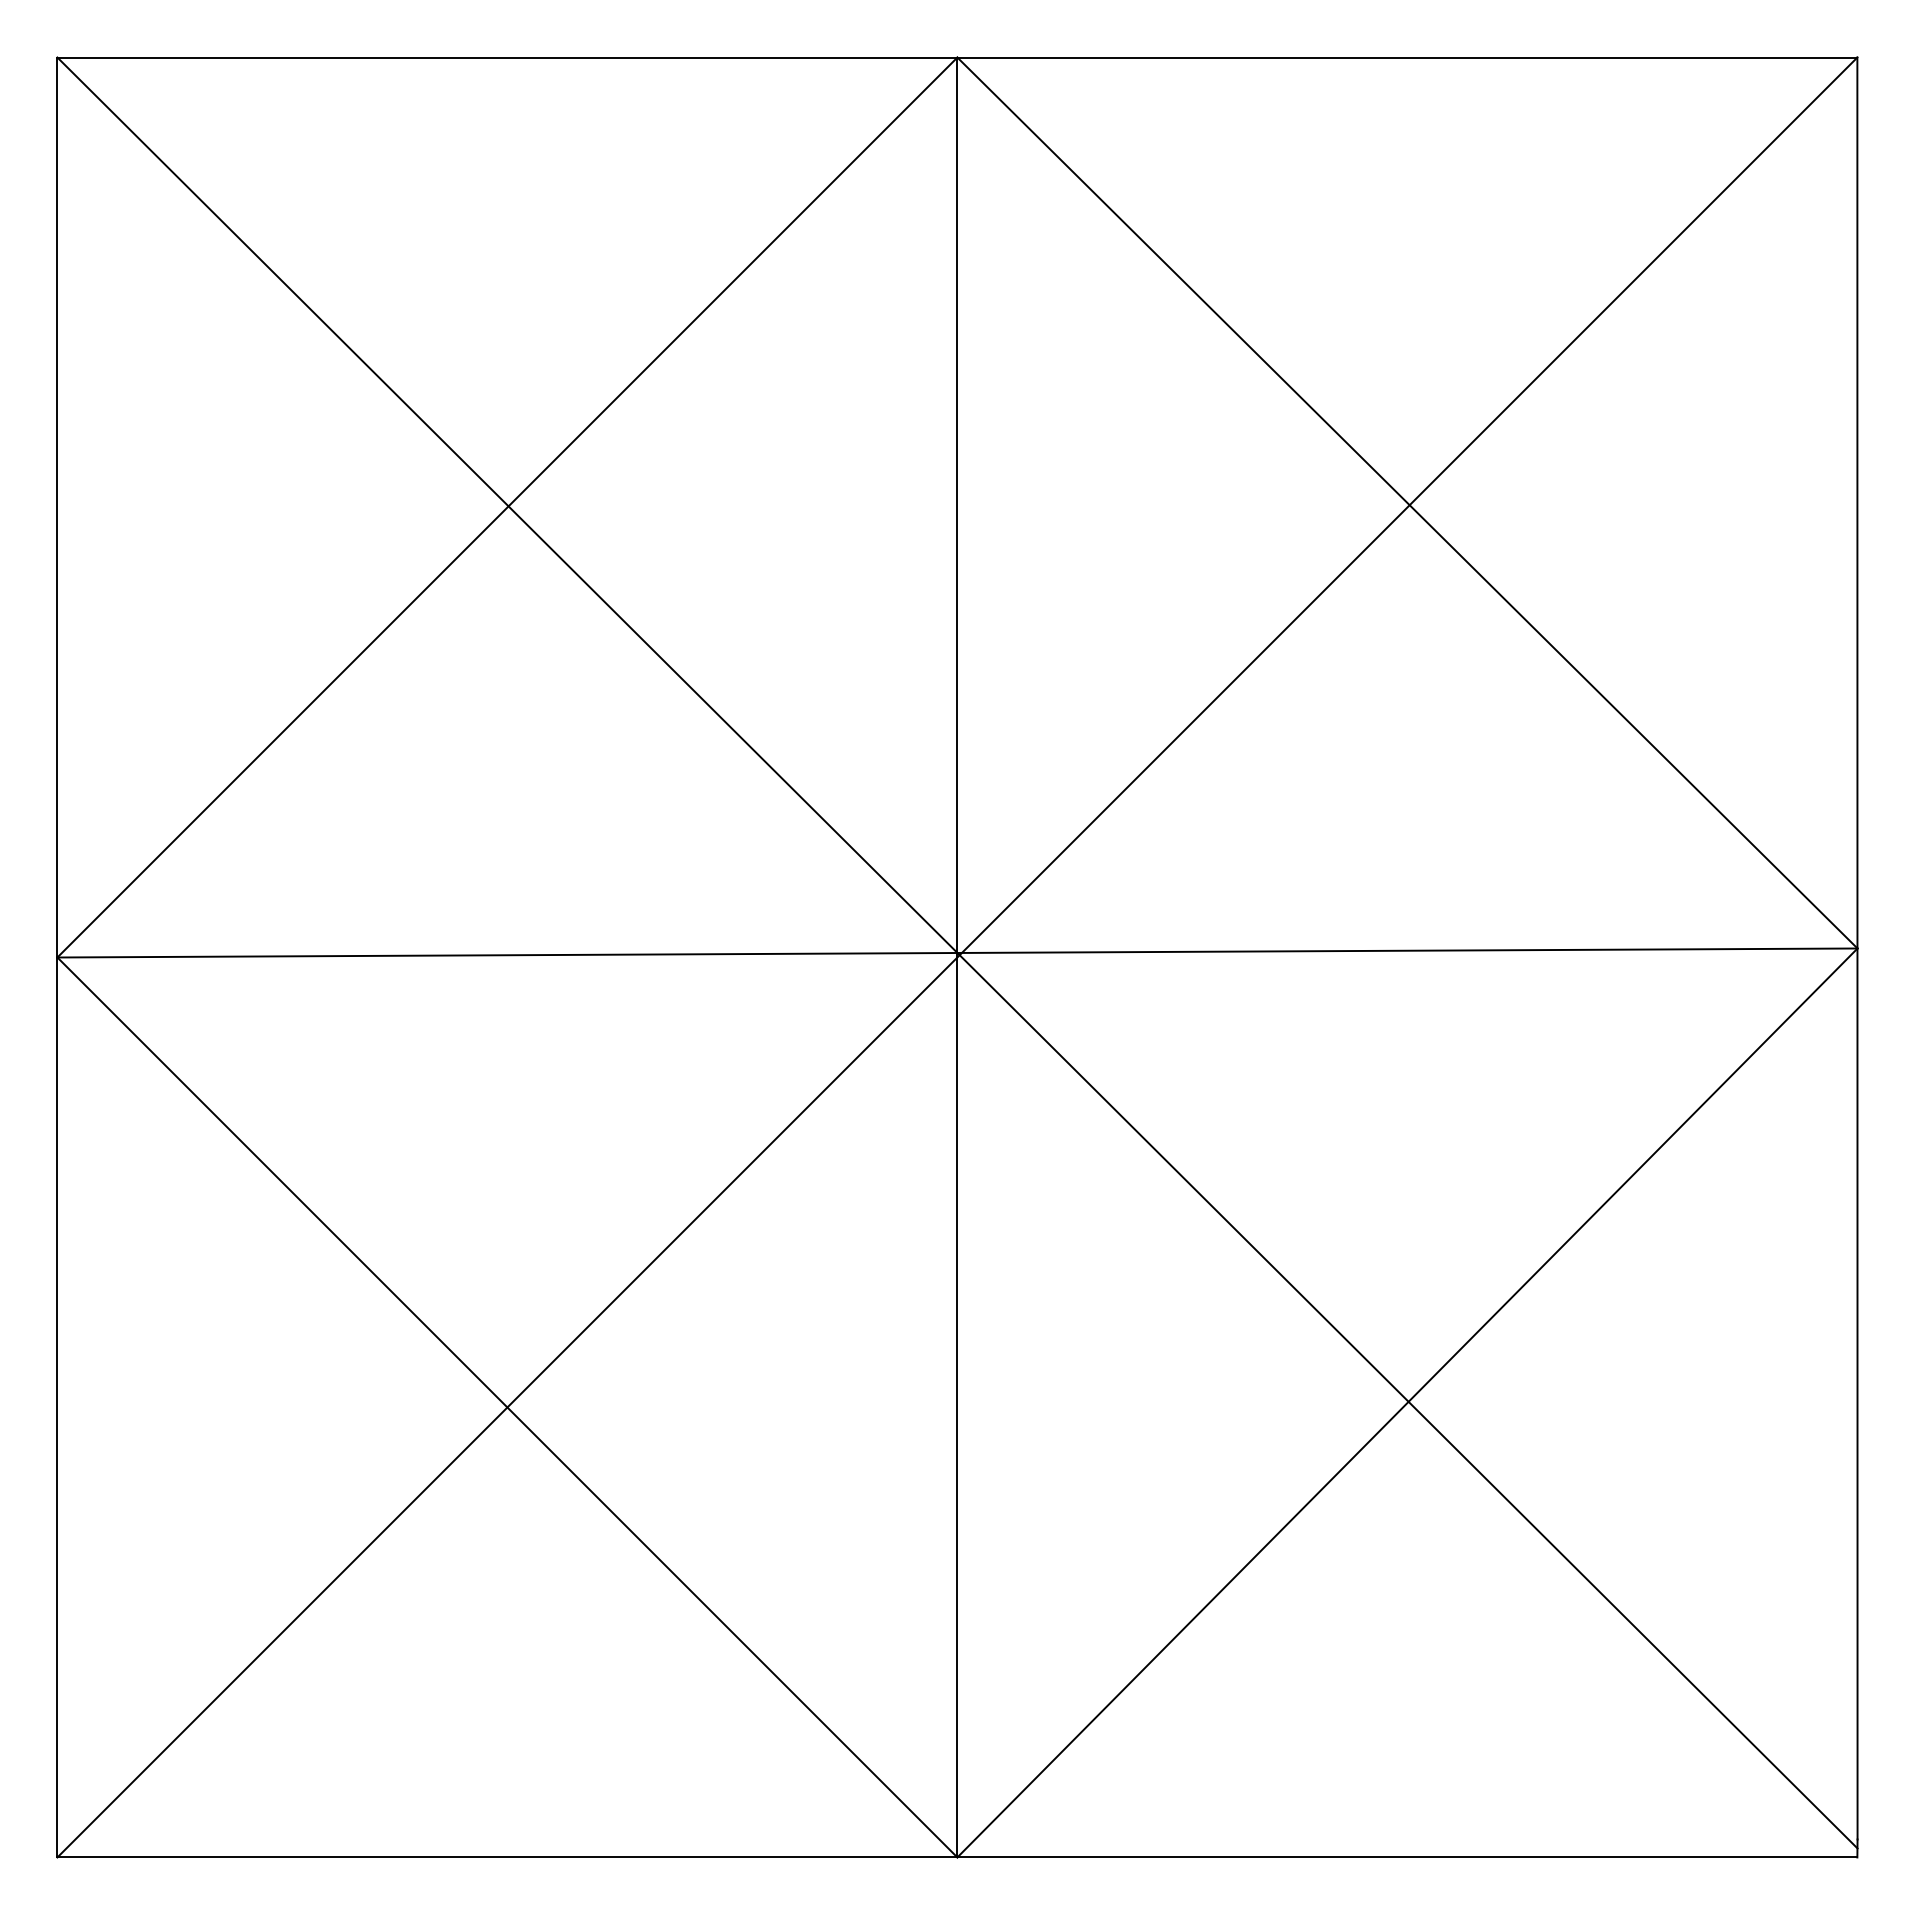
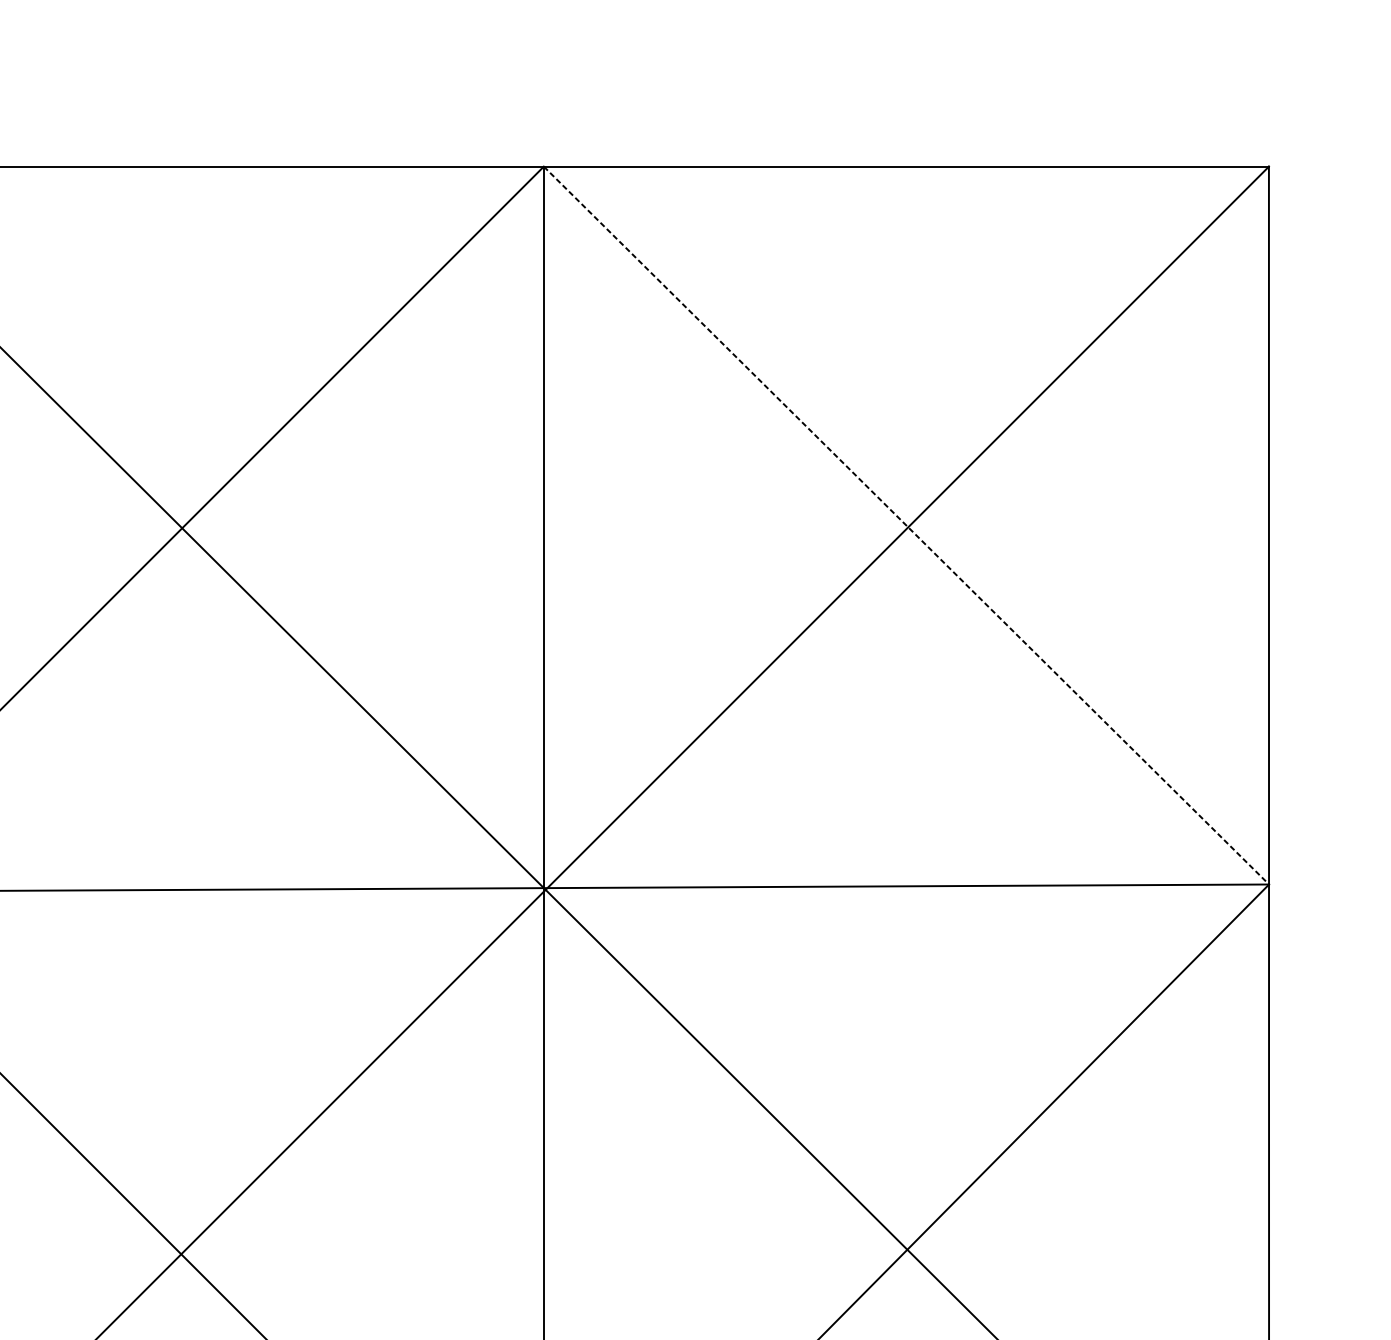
line: (1407, 503) -> (906, 525), solid -> dashed

